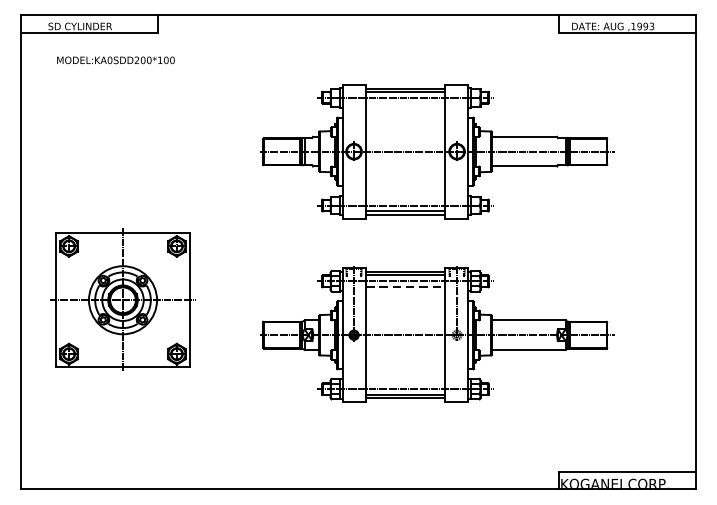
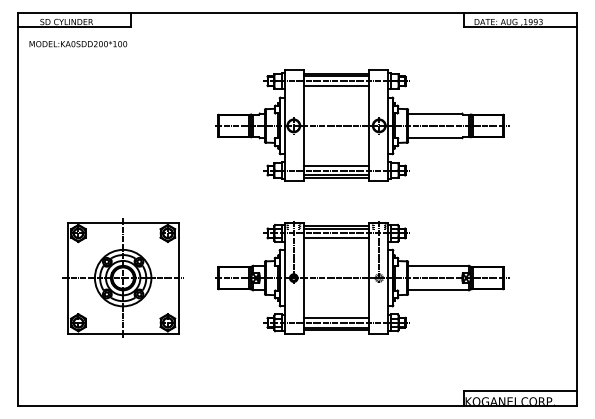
text: (116, 60) -> (78, 44), moved
line: (405, 104) -> (336, 86), added
line: (405, 199) -> (336, 165), added
line: (405, 287) -> (336, 238), dashed -> solid
part: (122, 299) -> (122, 277), moved
line: (405, 382) -> (336, 317), added

